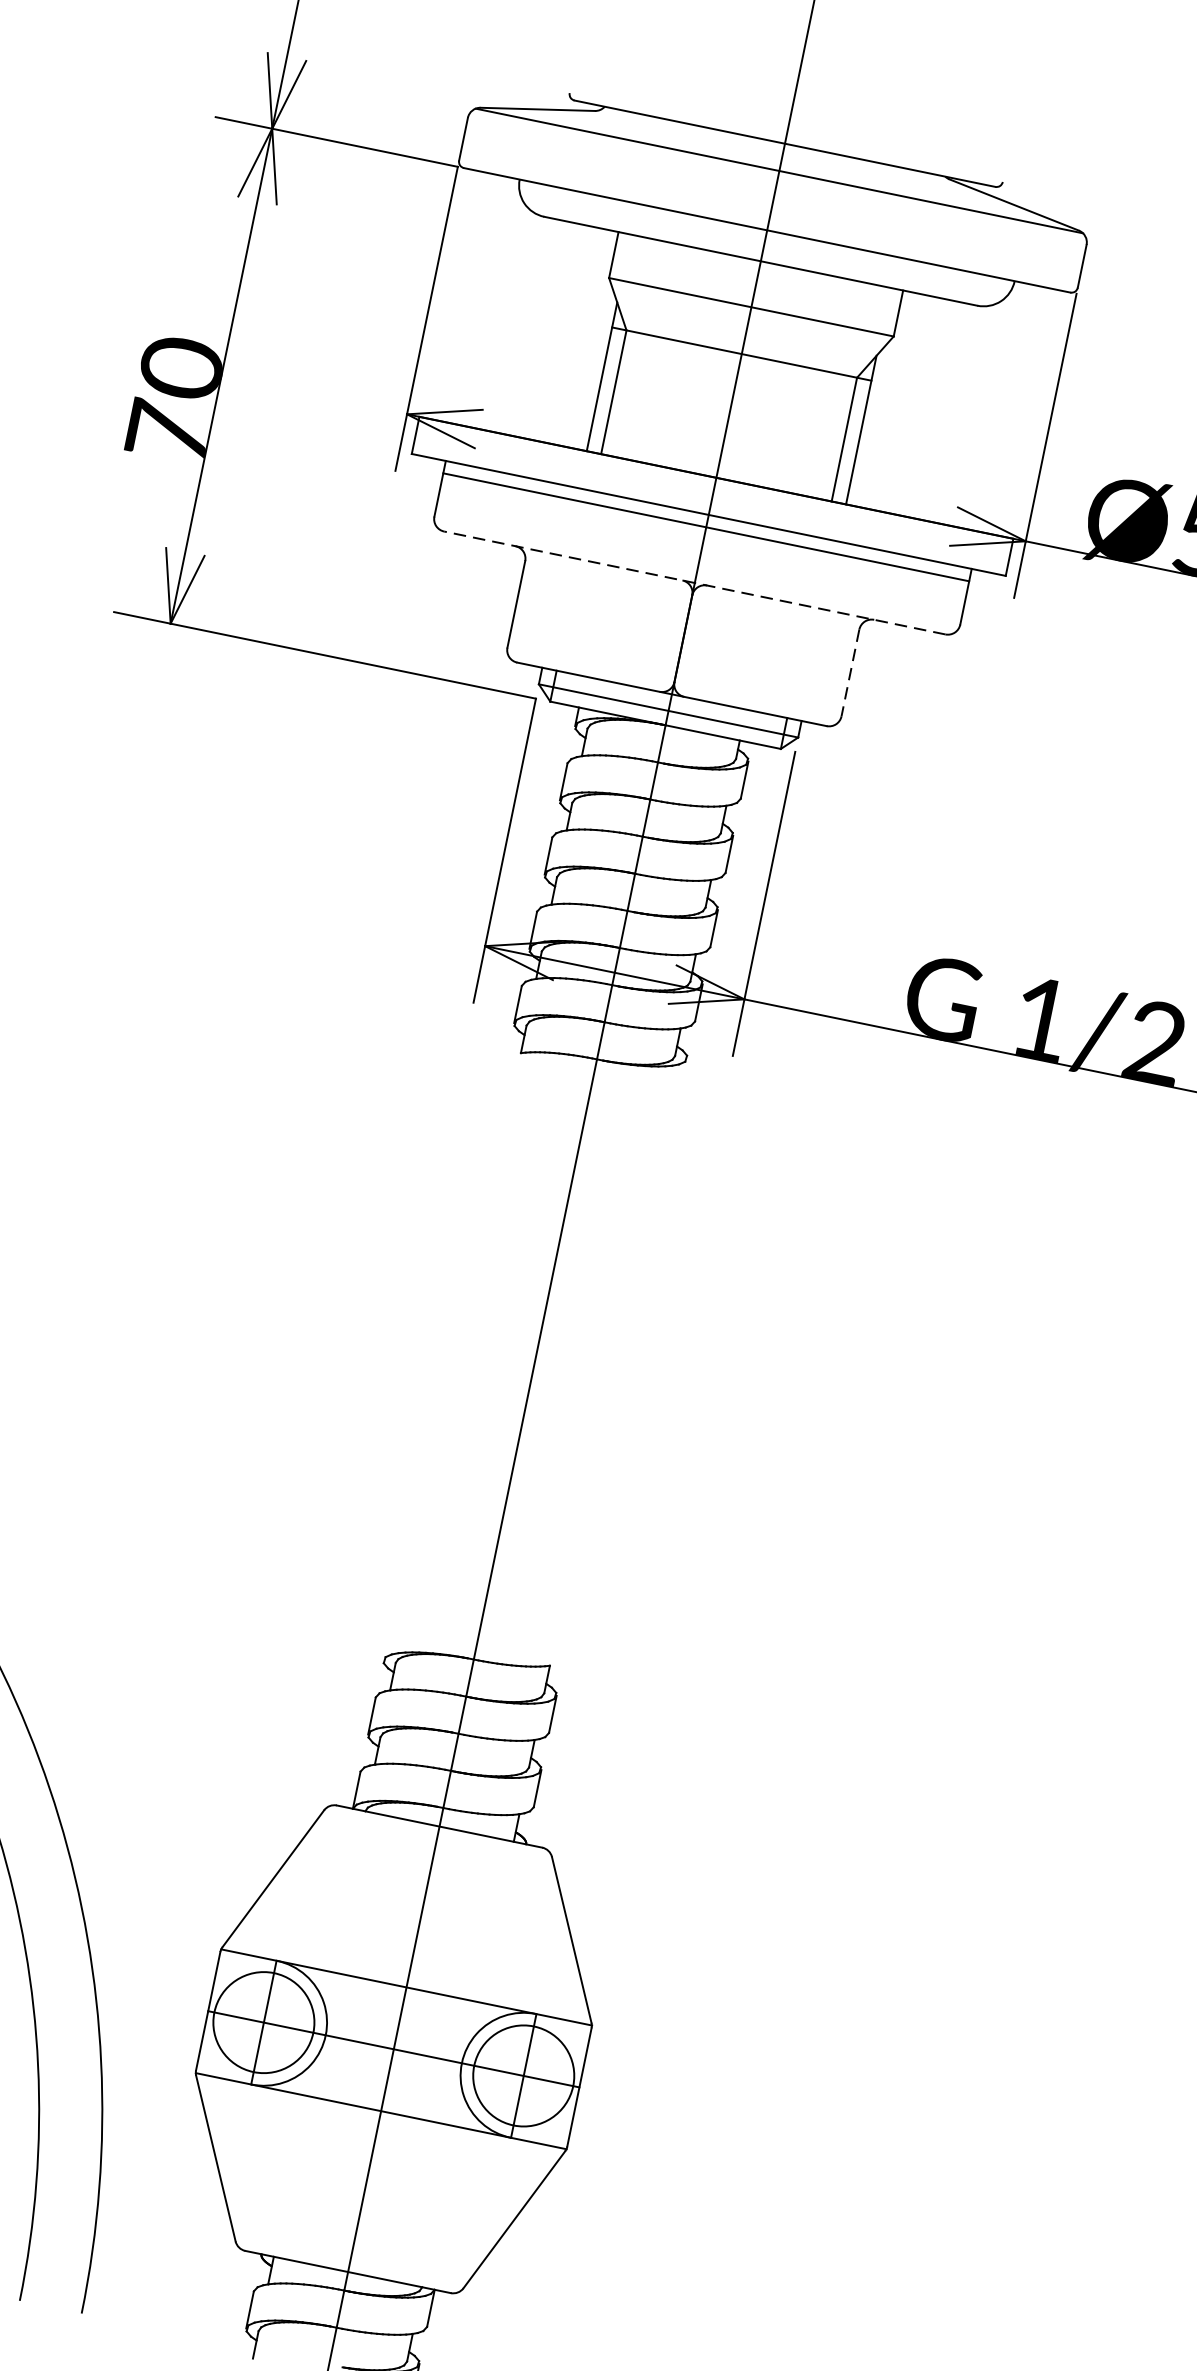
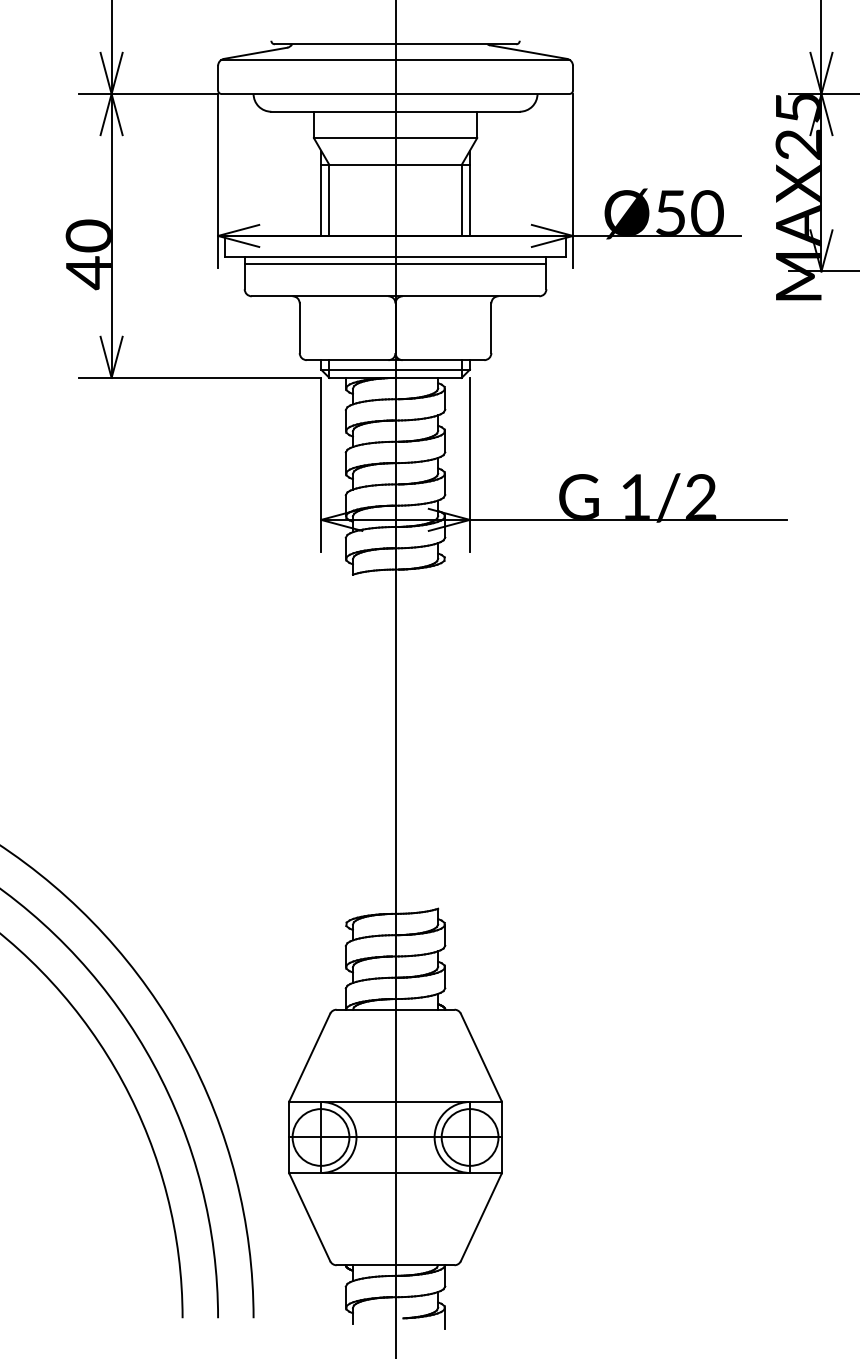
text: (167, 433) -> (88, 273), 70 -> 40
line: (694, 583) -> (395, 296), dashed -> solid
line: (850, 673) -> (491, 328), dashed -> solid

